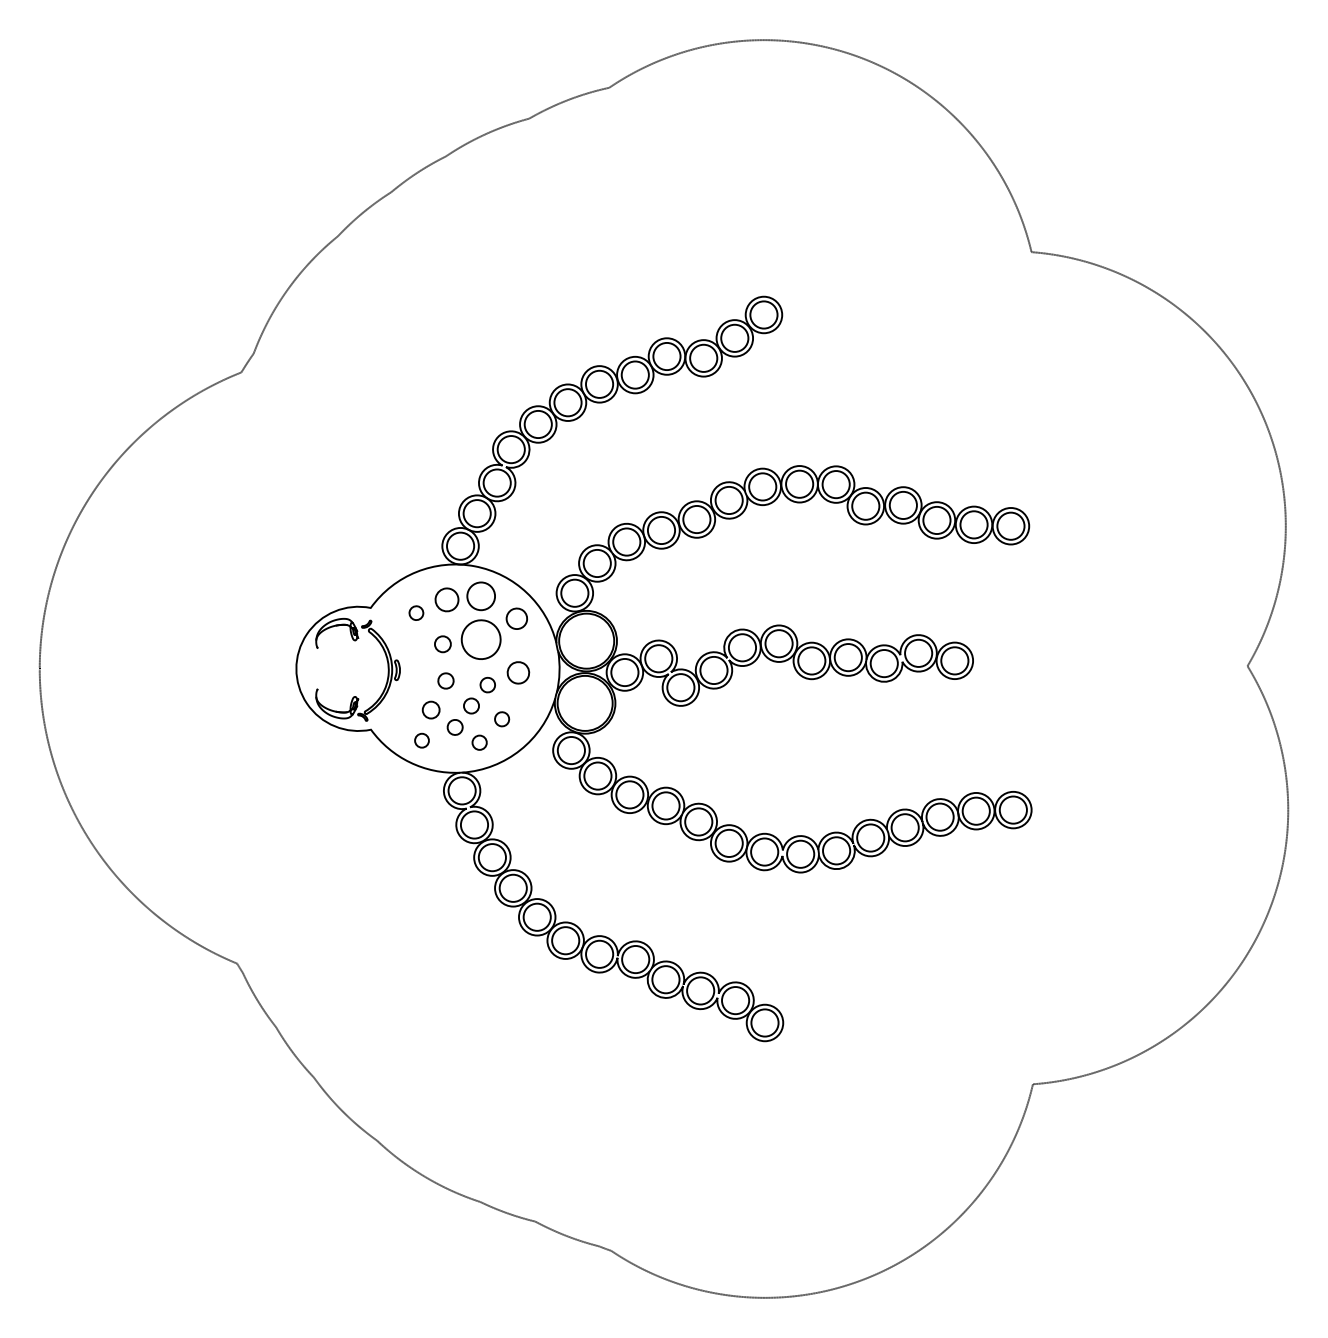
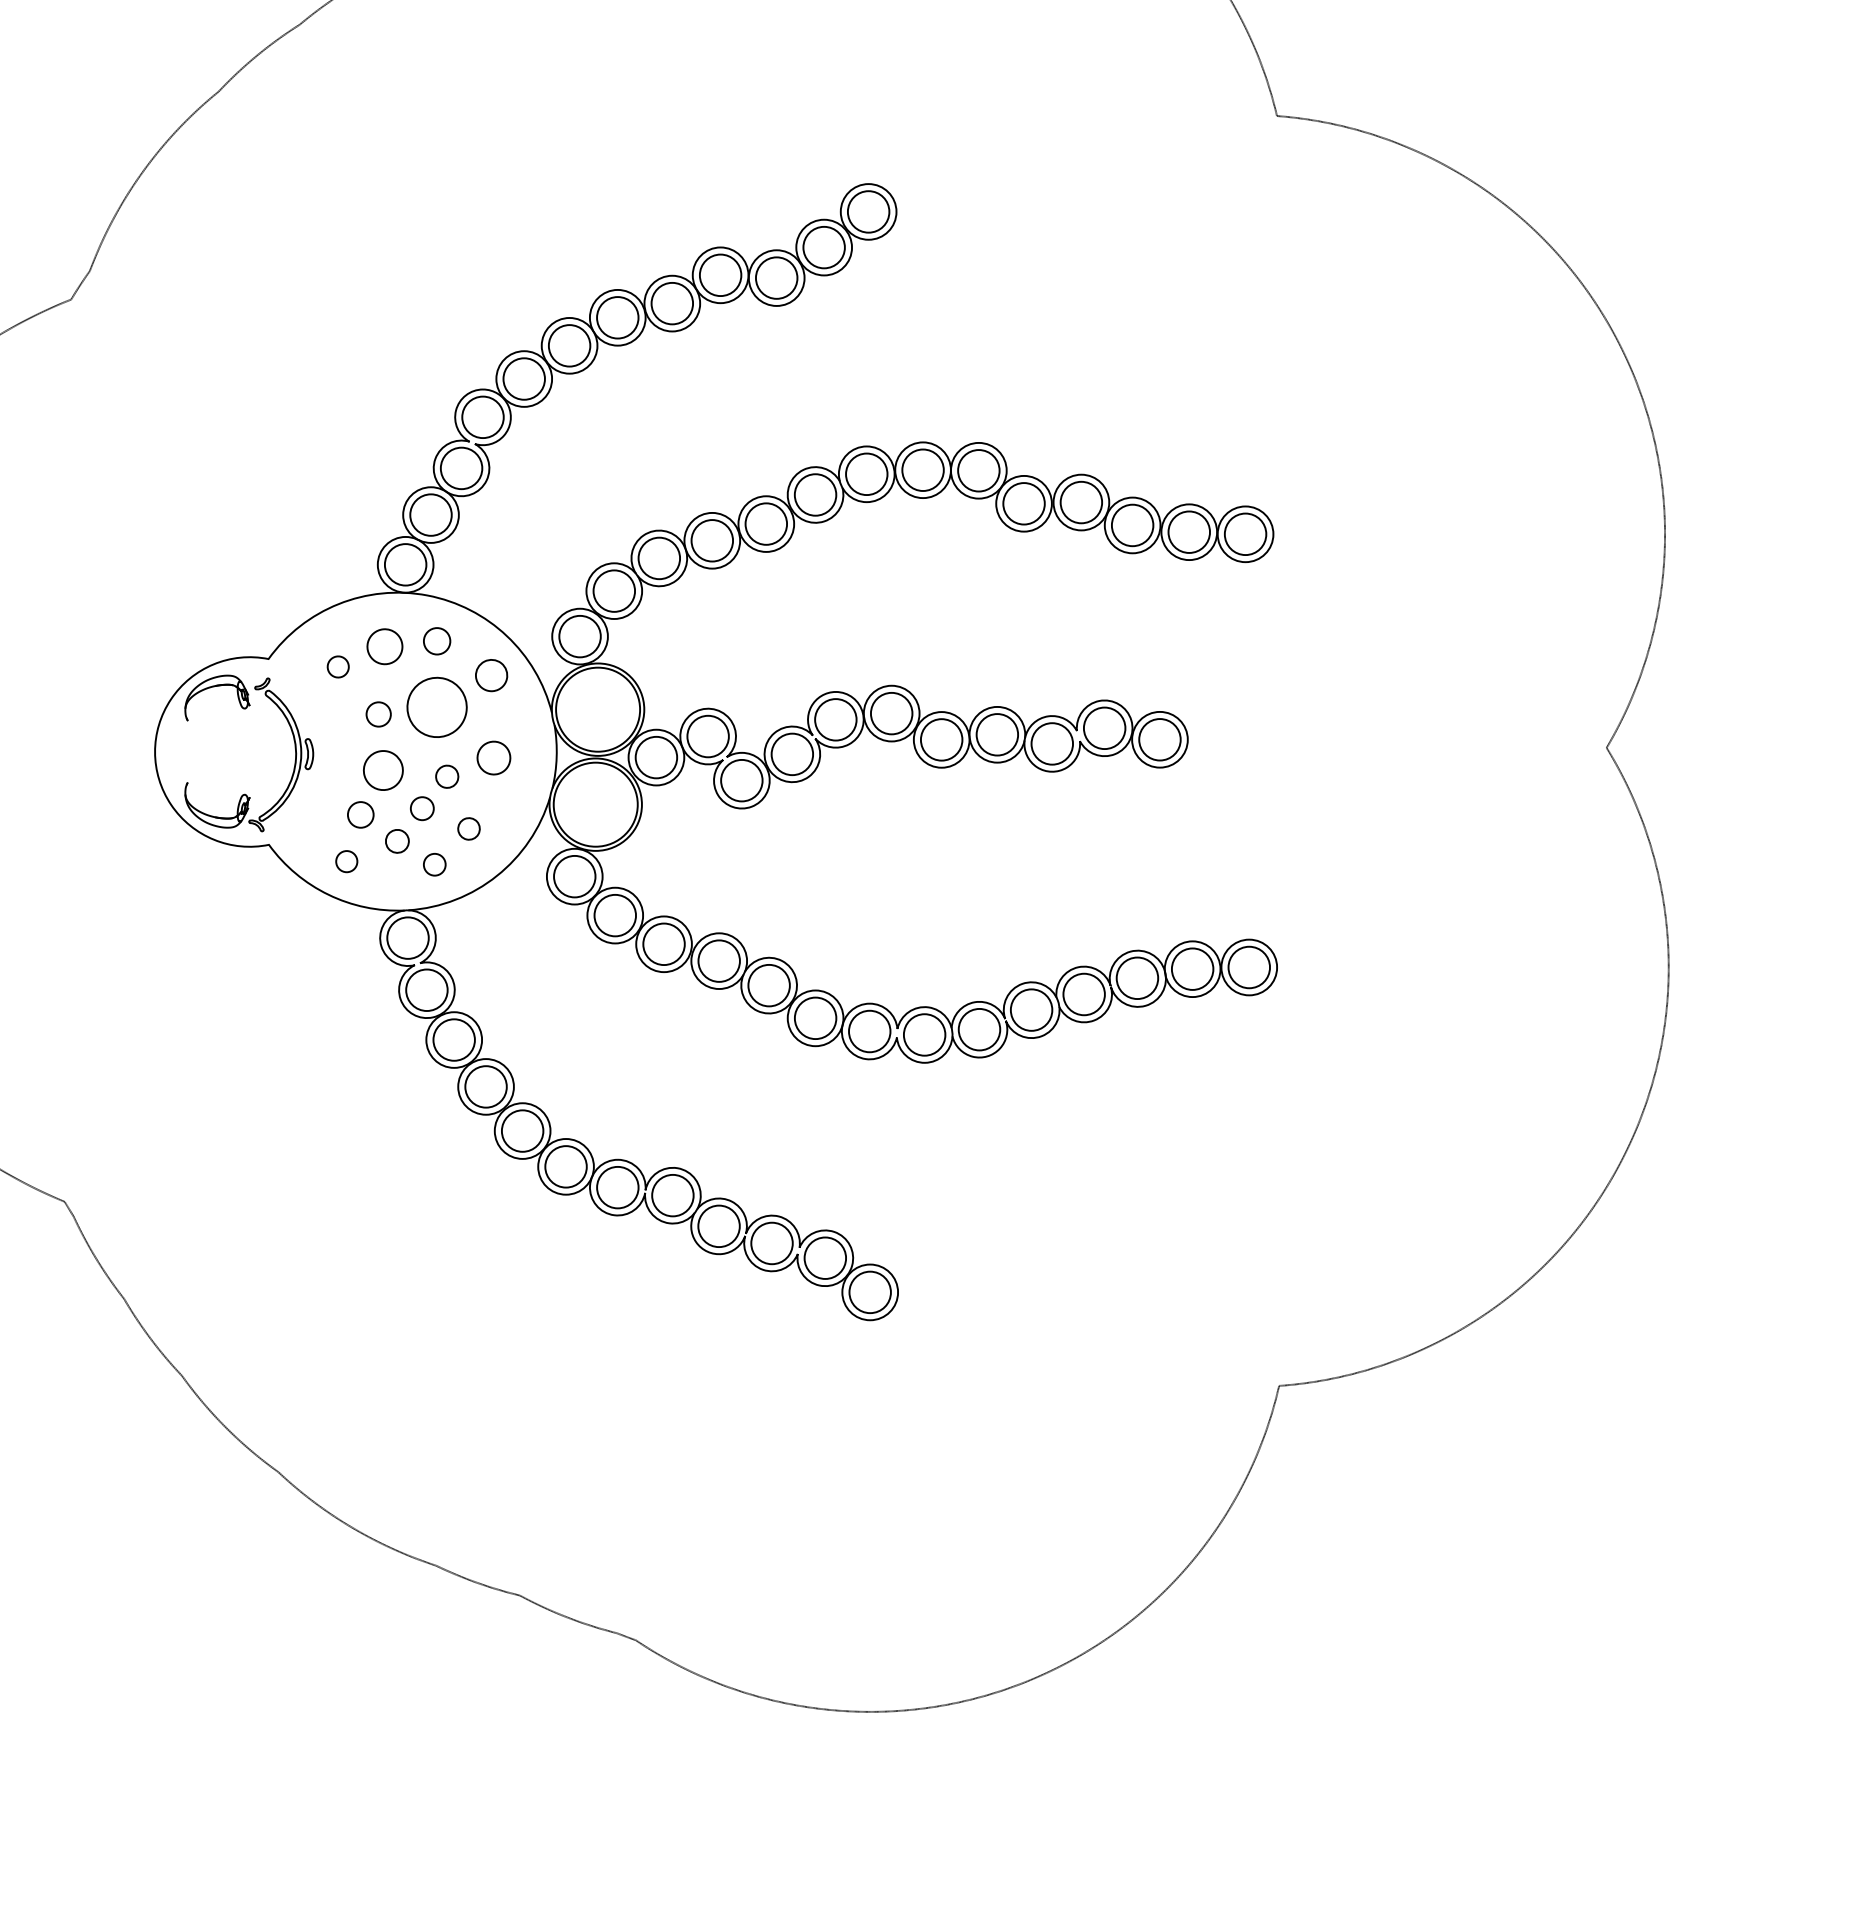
circle: (480, 596) -> (436, 641), size x0.62
part: (445, 680) -> (382, 769), size x1.67

